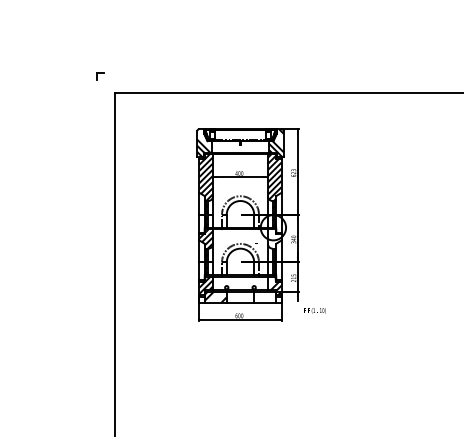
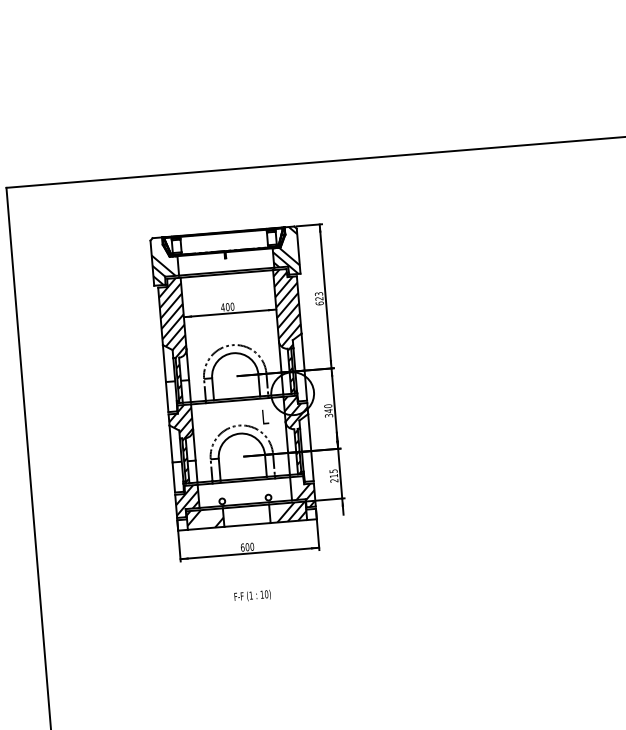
hatch: (274, 252) -> (297, 435), added
hatch: (266, 296) -> (290, 510), added
text: (314, 310) -> (251, 595), moved

